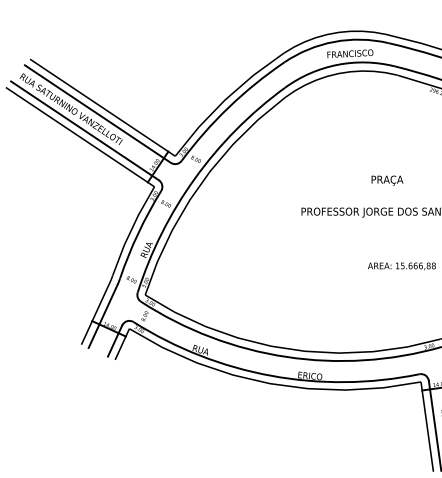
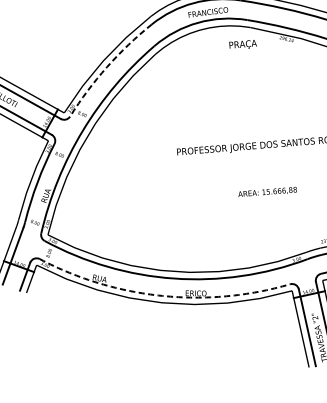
arc: (228, 107) -> (106, 67), solid -> dashed
text: (387, 180) -> (243, 44), moved
arc: (271, 375) -> (162, 295), solid -> dashed

